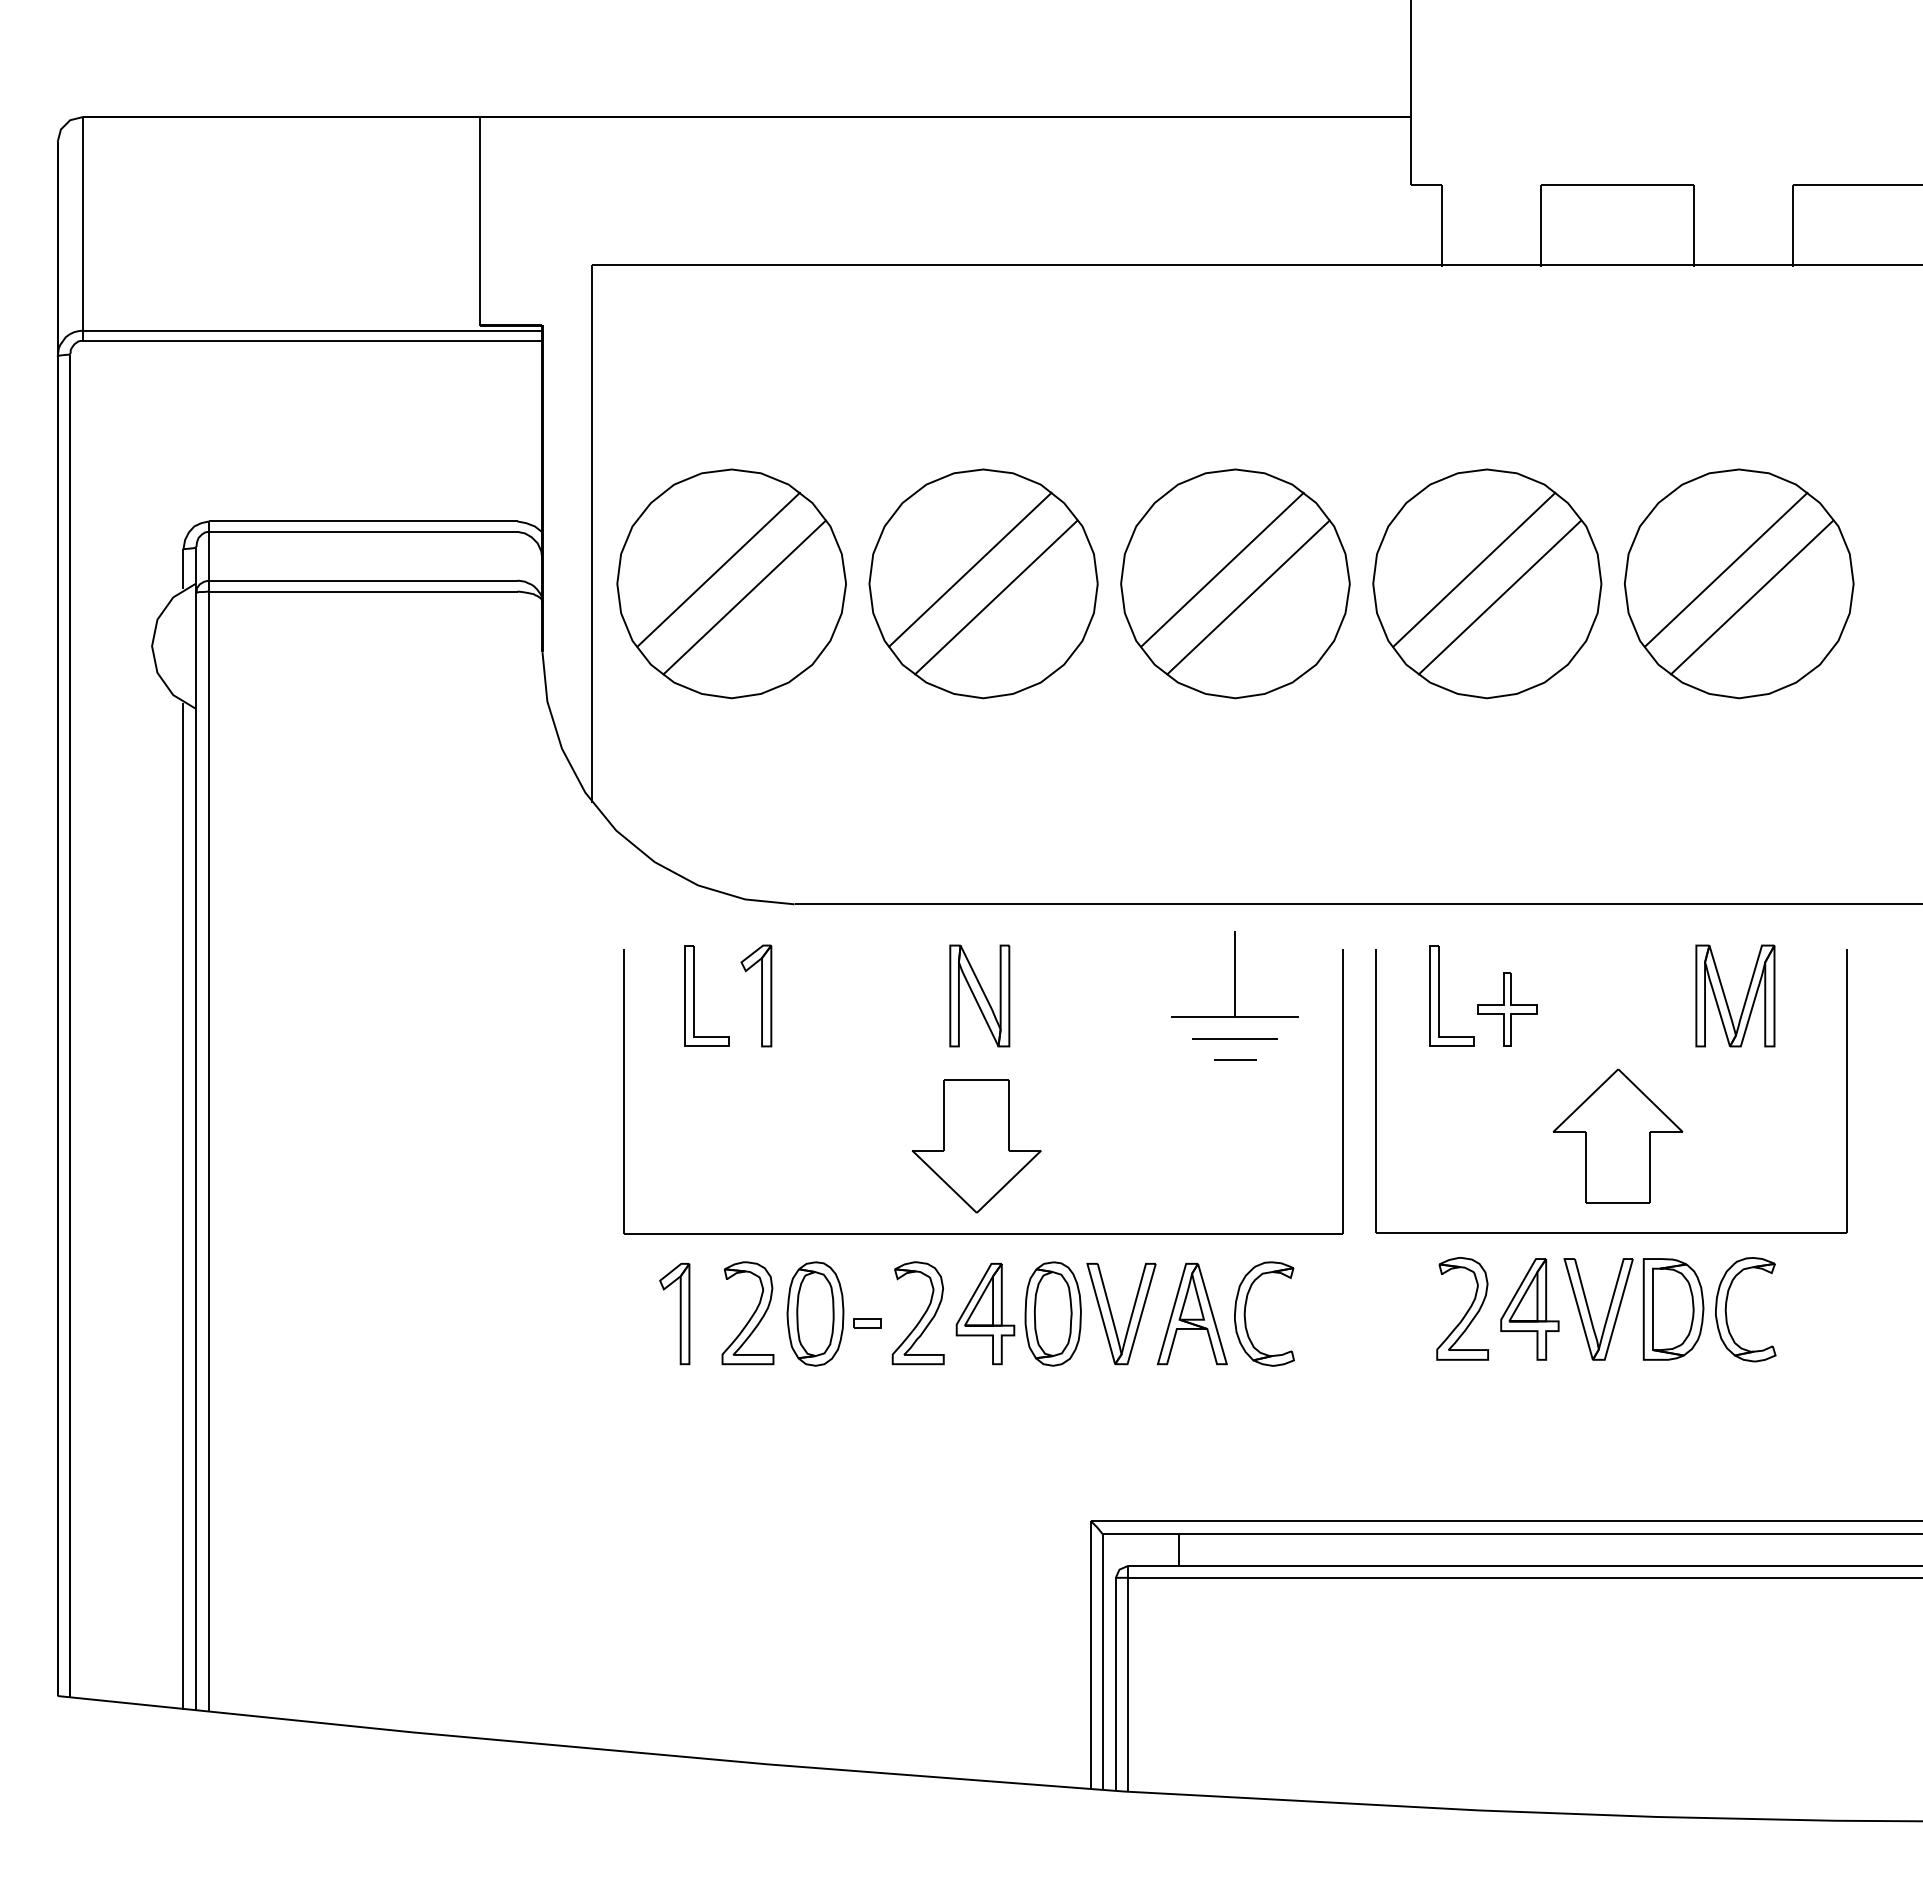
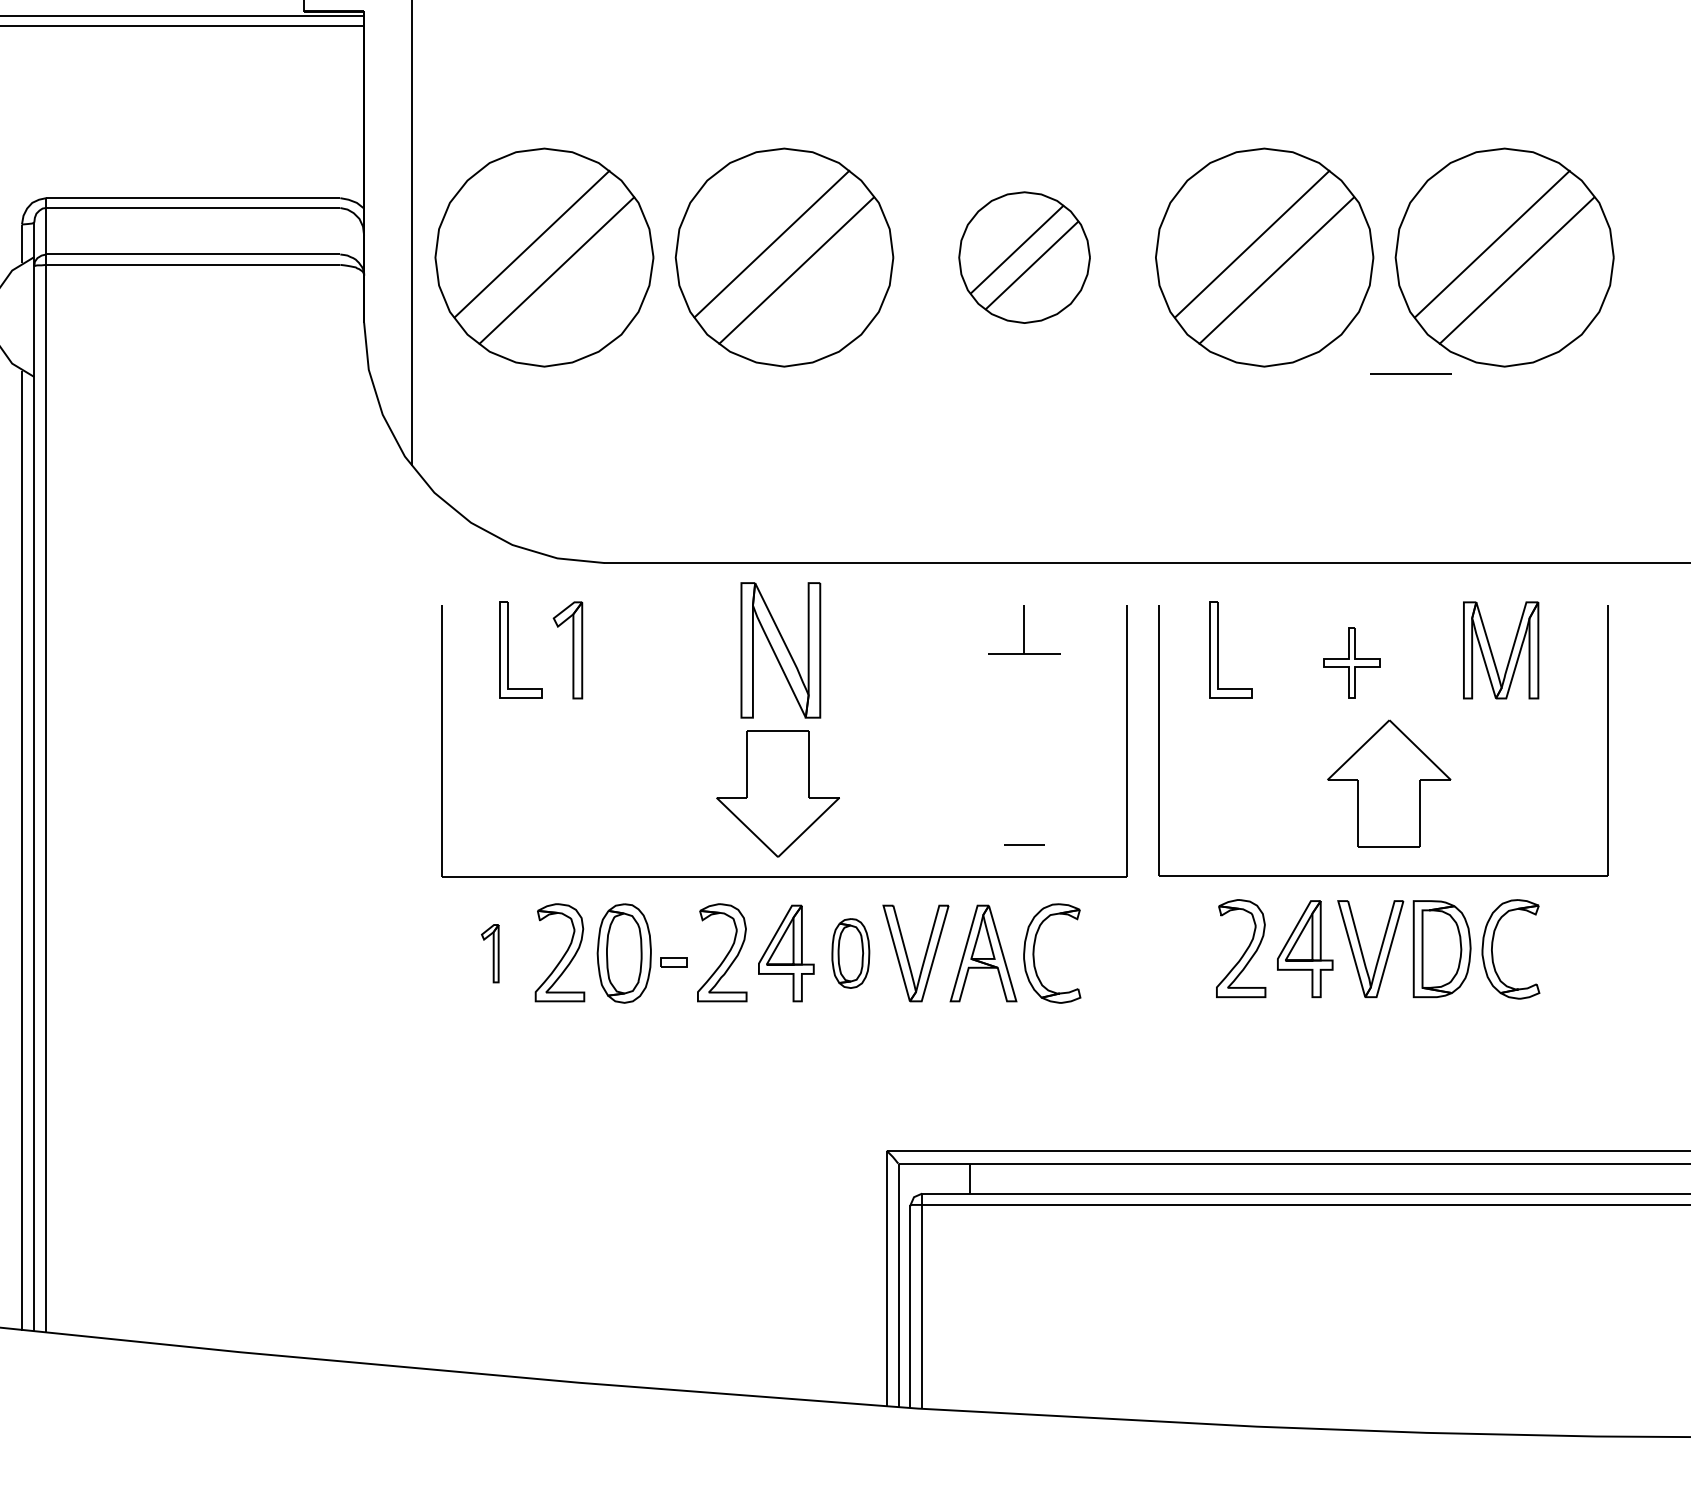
part: (1235, 583) -> (1024, 257), size x0.6
part: (1234, 974) -> (1023, 629), size x0.6
part: (979, 995) -> (780, 649), size x1.4
part: (1507, 1009) -> (1351, 663), moved
line: (1234, 1038) -> (1410, 373), moved
line: (1235, 1059) -> (1024, 844), moved
part: (1052, 1313) -> (850, 953), size x0.7
part: (674, 1314) -> (489, 953), size x0.6

